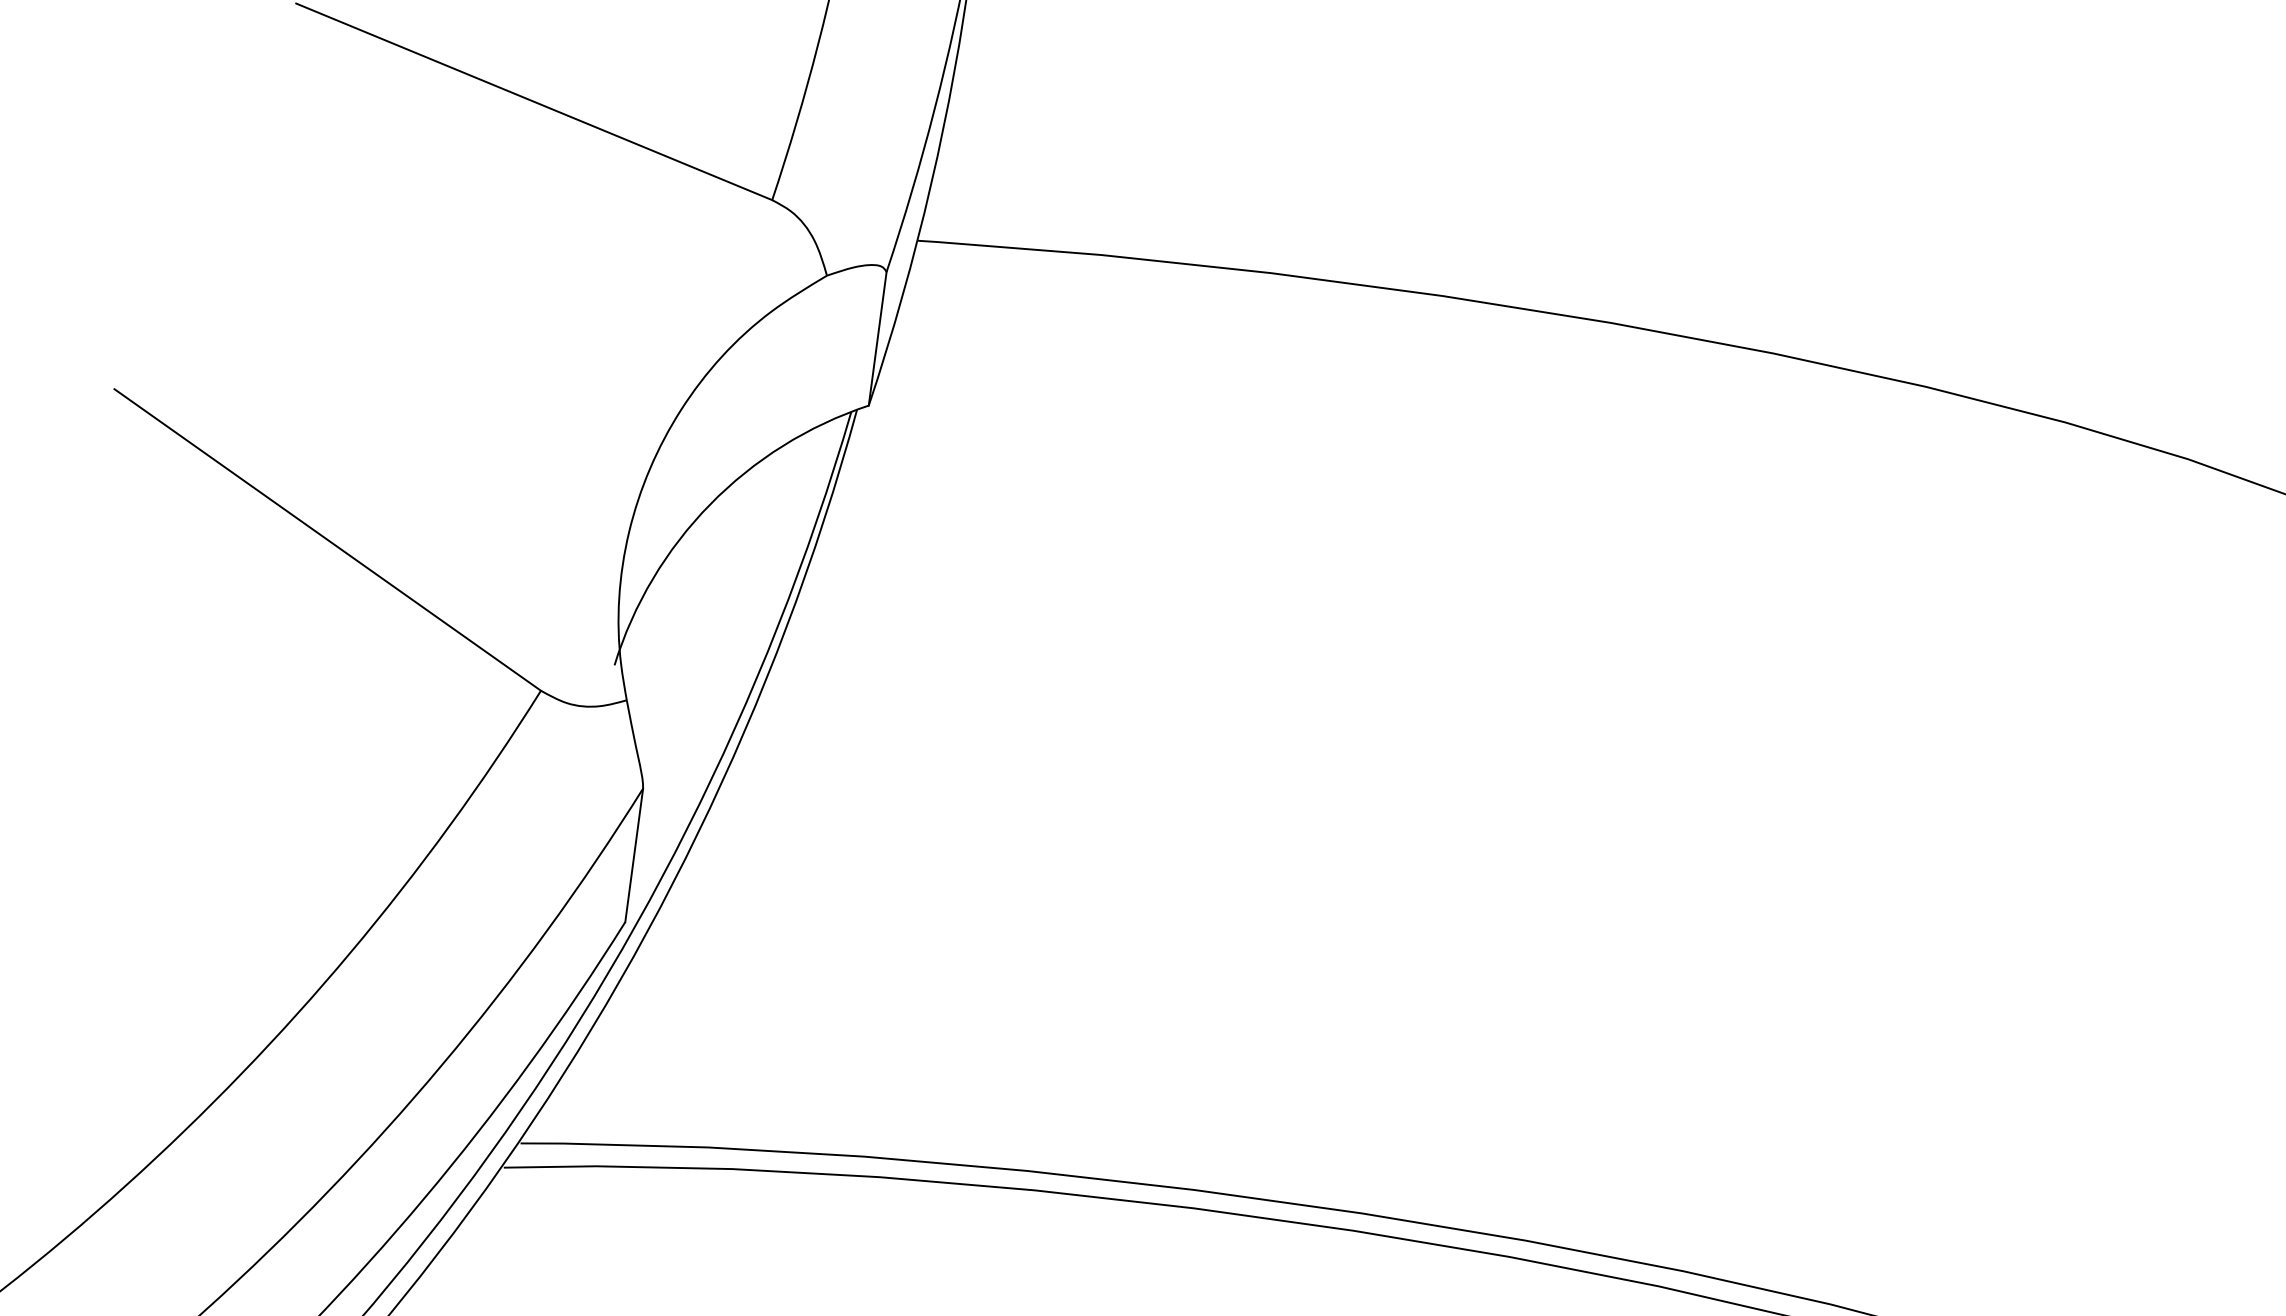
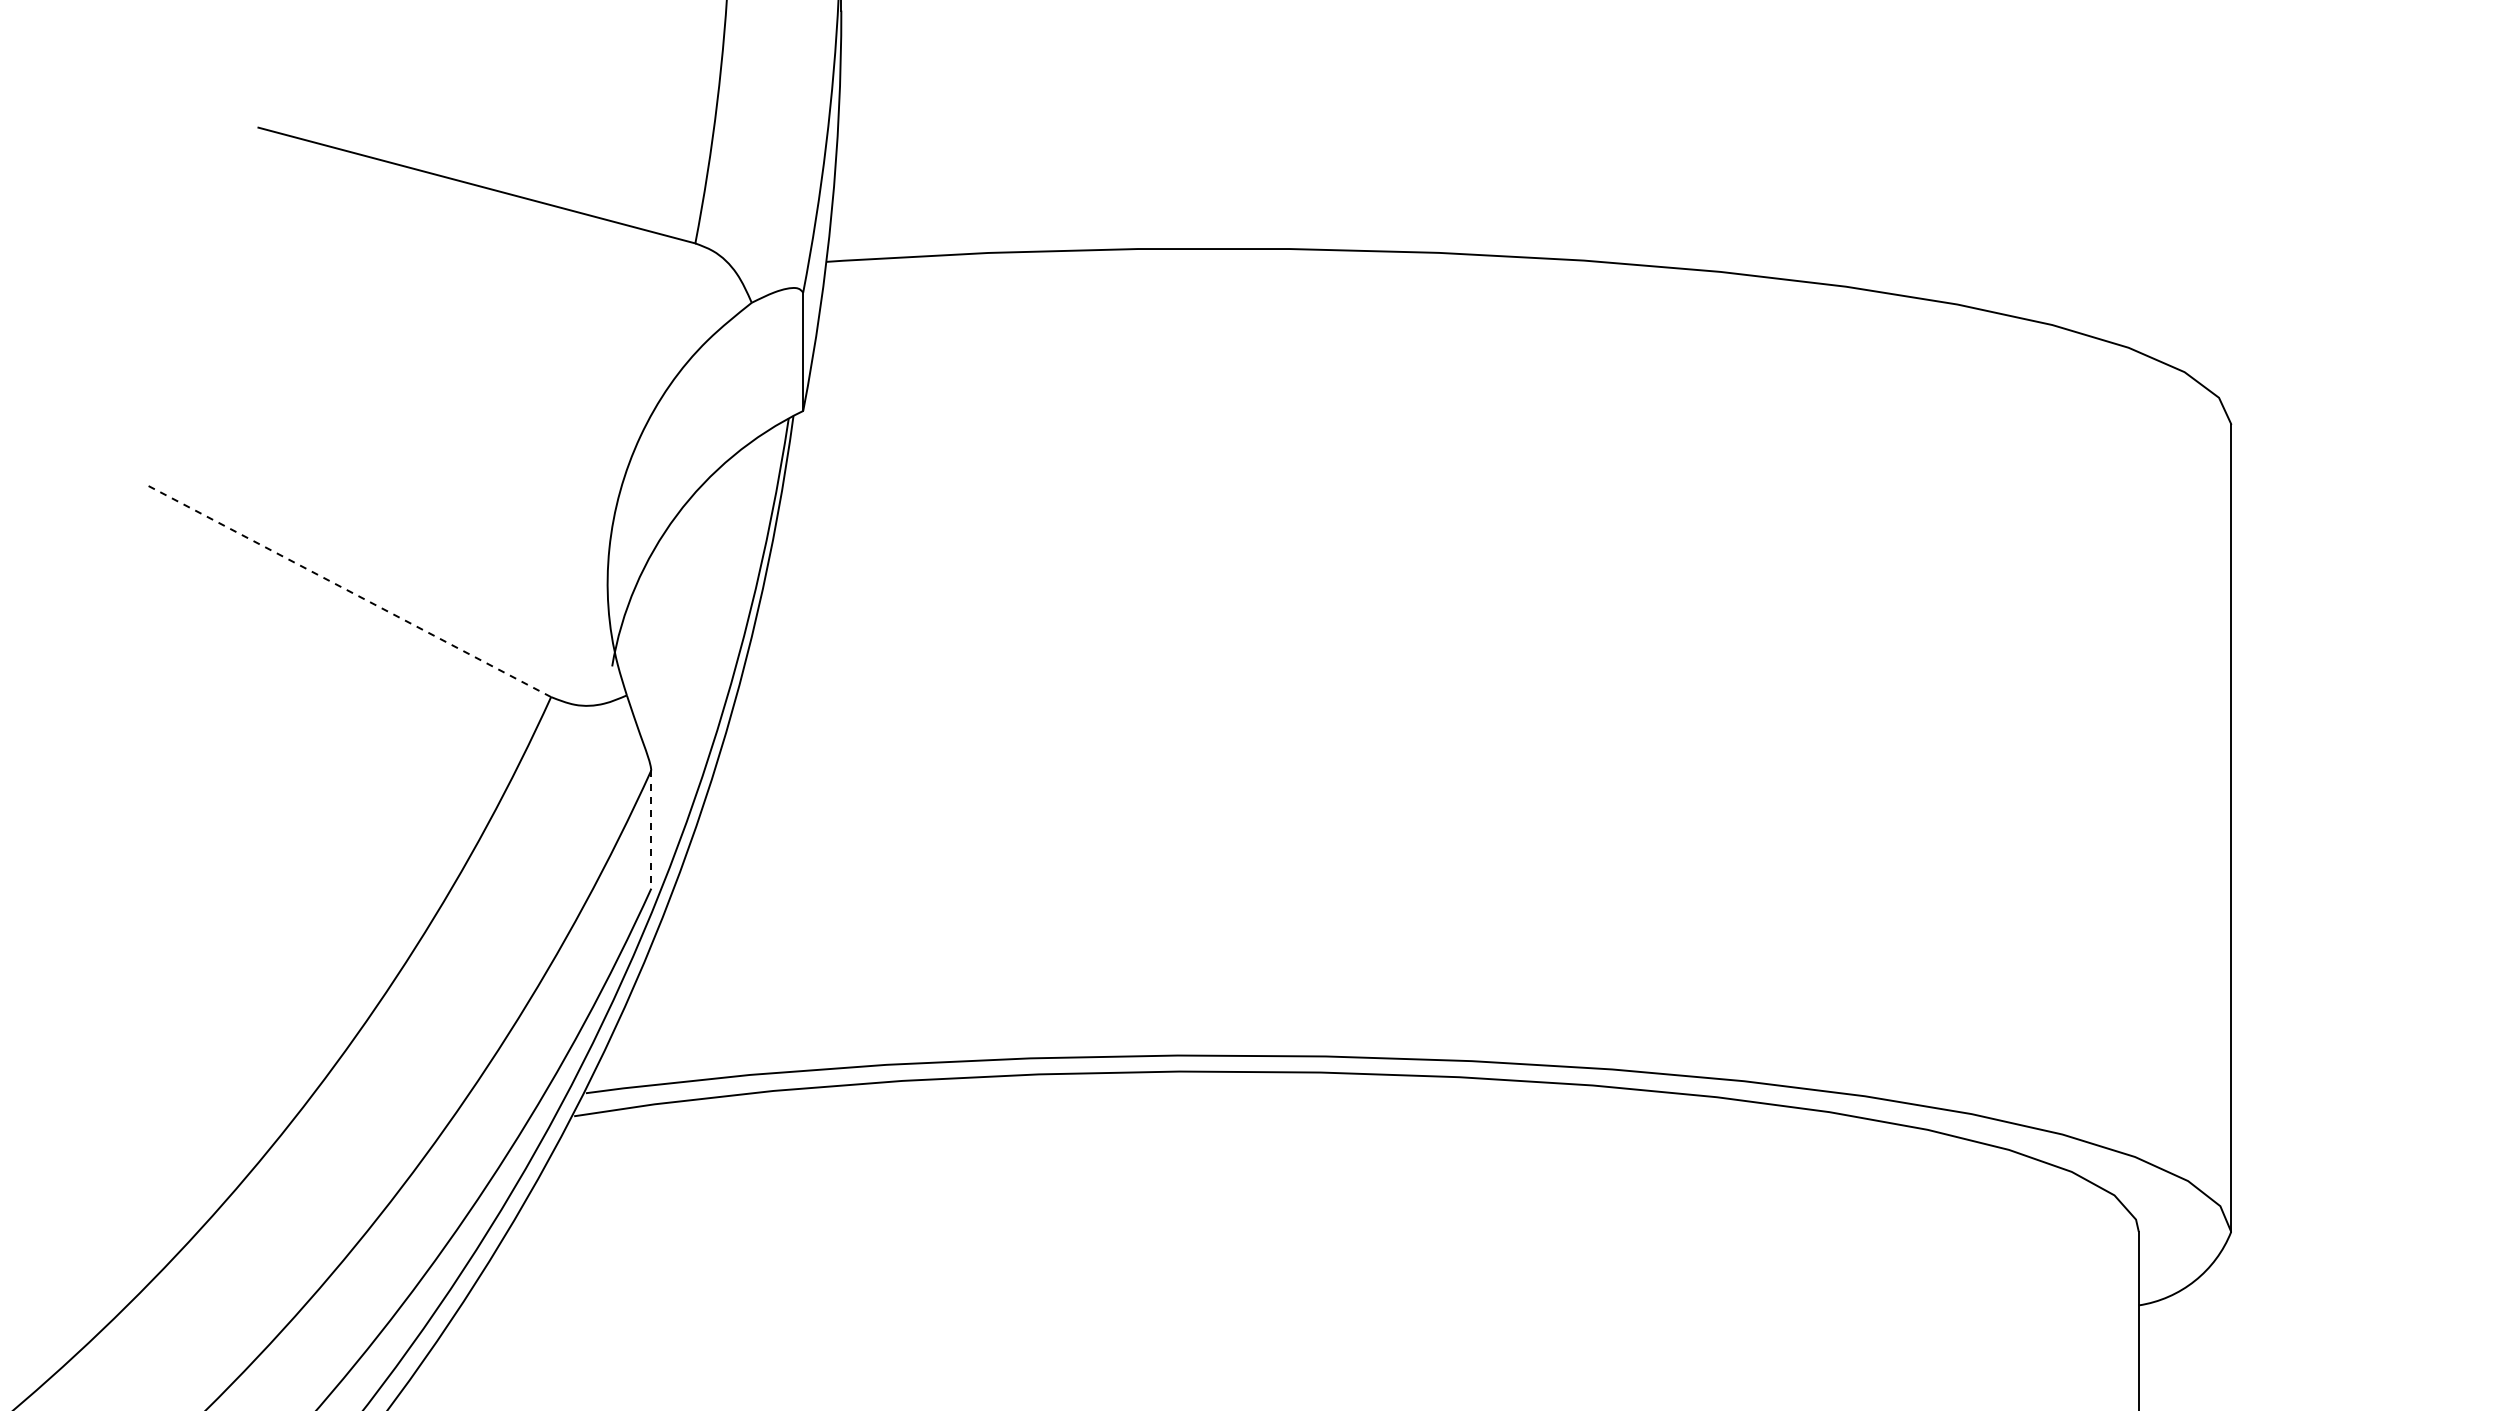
line: (327, 539) -> (347, 590), solid -> dashed
line: (634, 856) -> (651, 830), solid -> dashed

